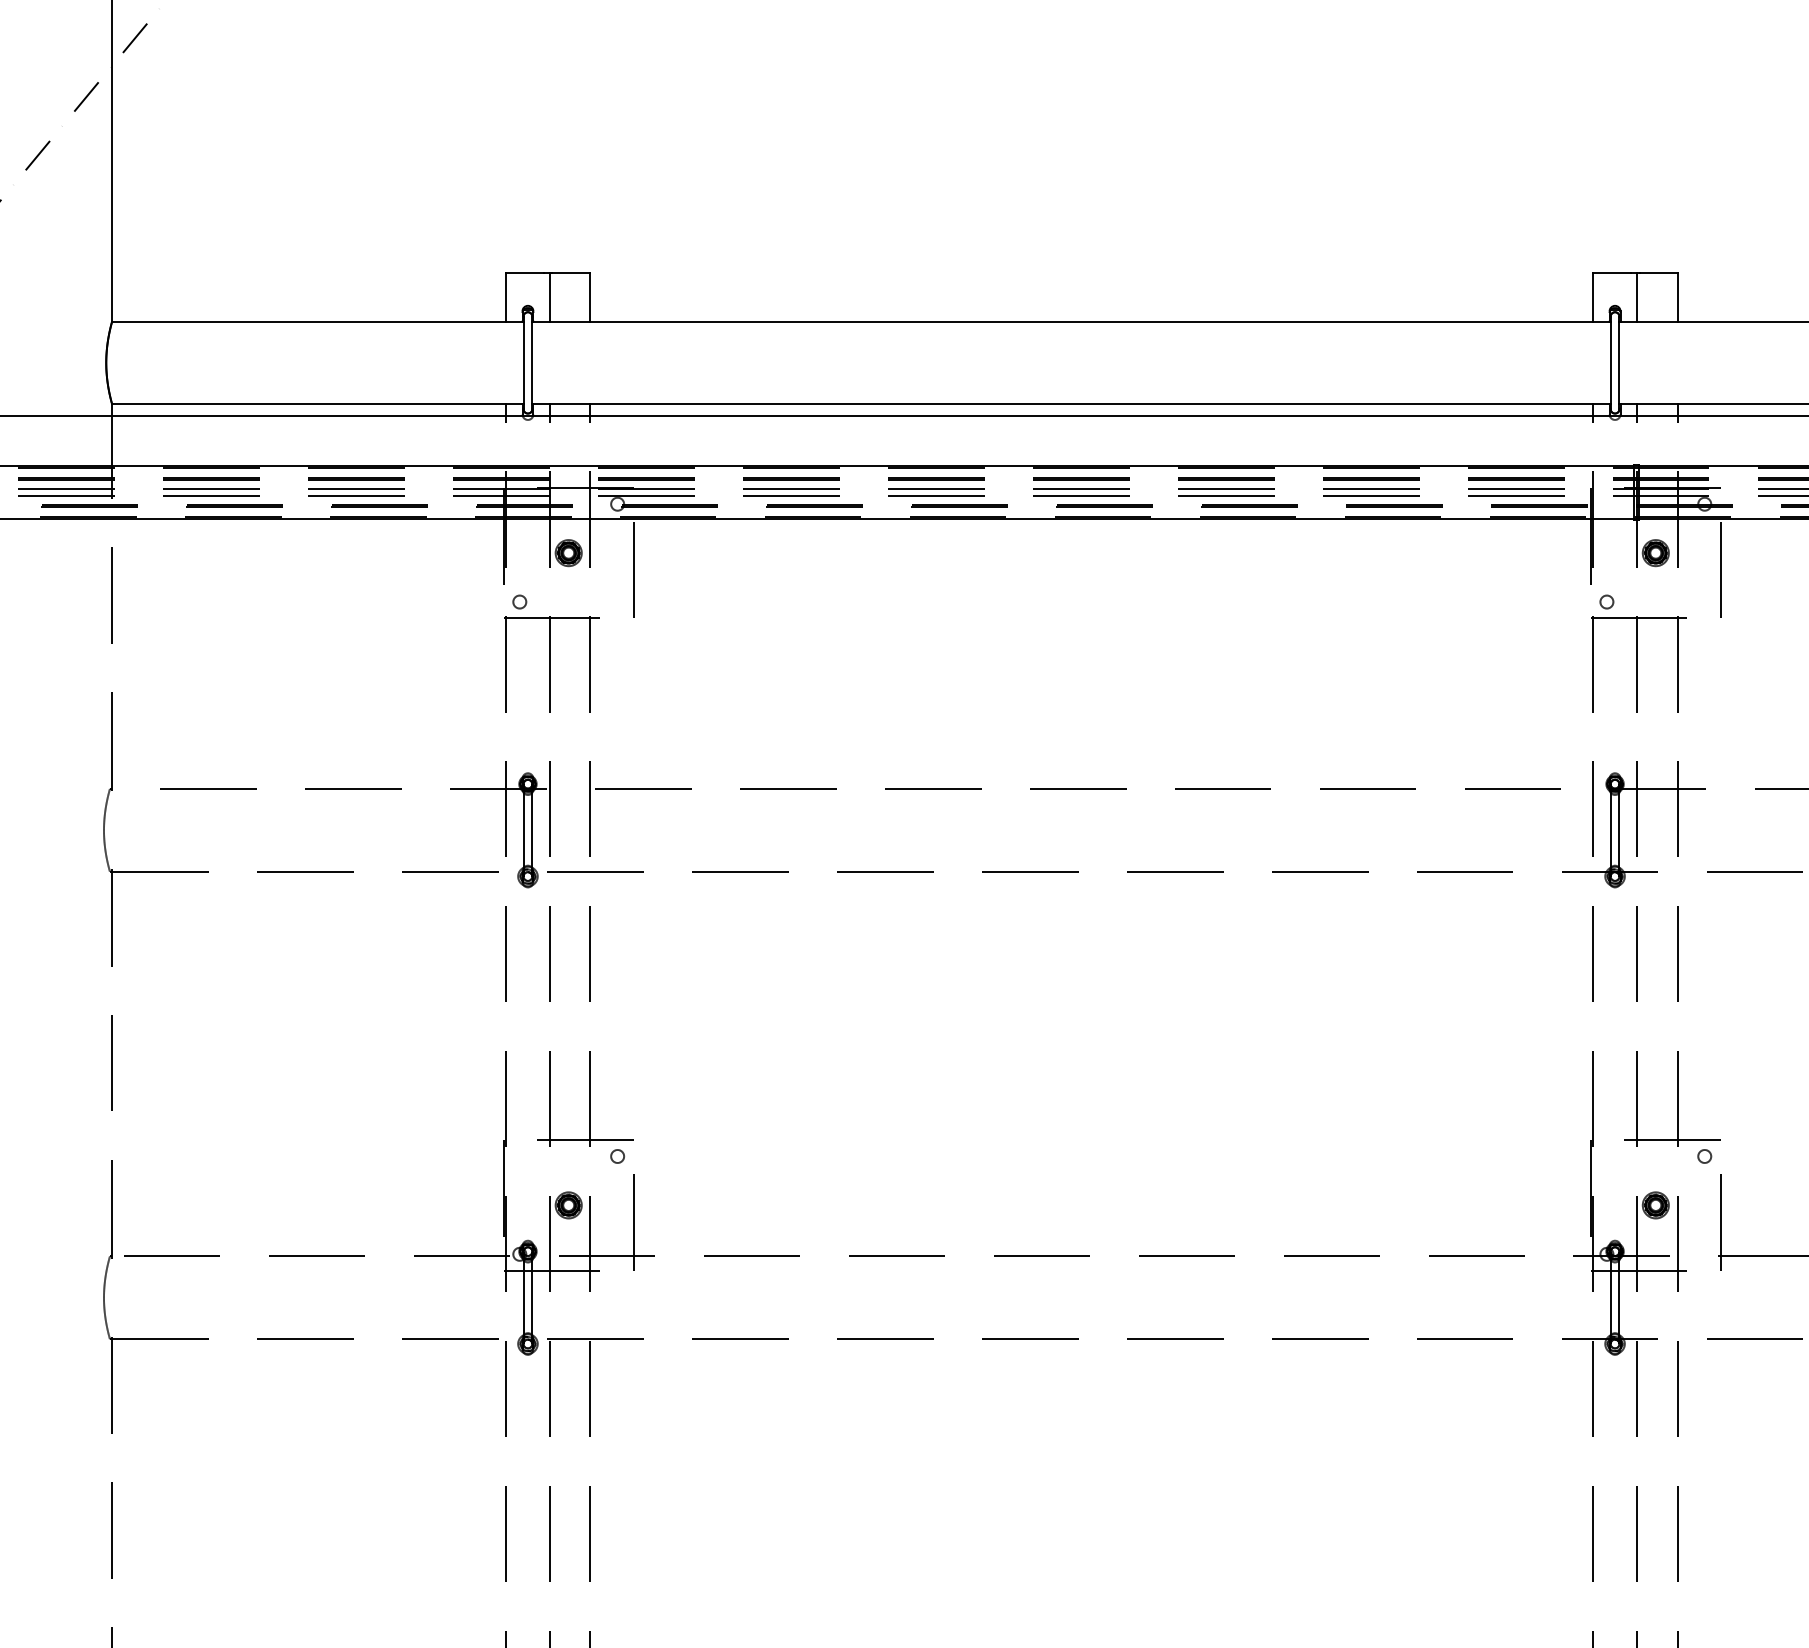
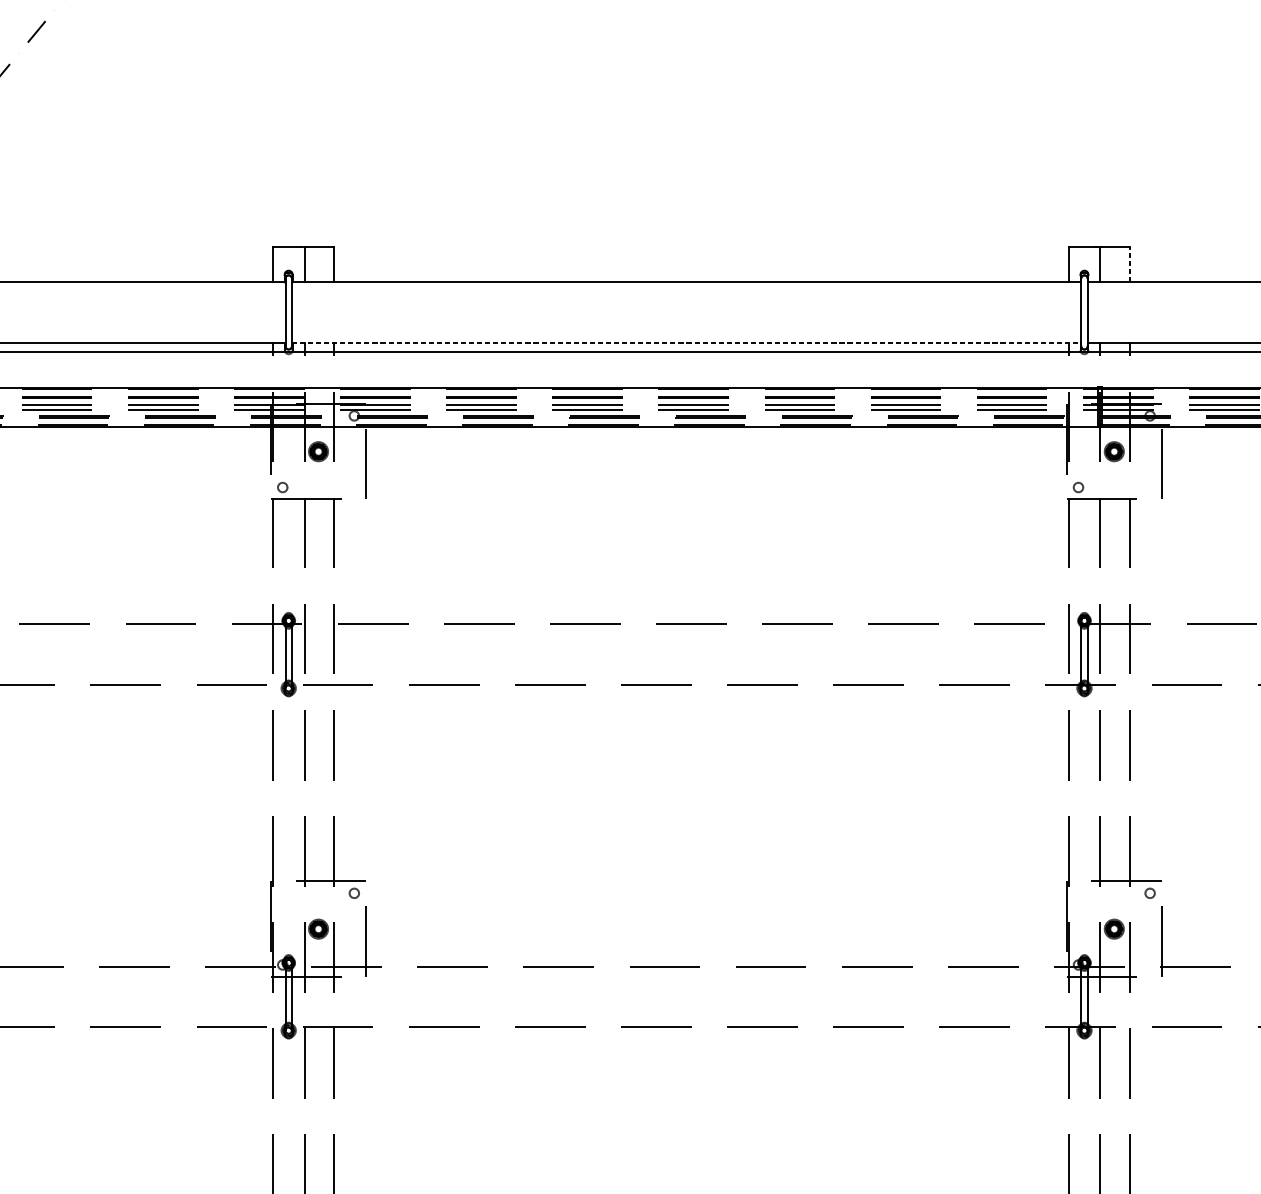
line: (1677, 296) -> (1130, 263), solid -> dashed
line: (1072, 404) -> (687, 342), solid -> dashed

